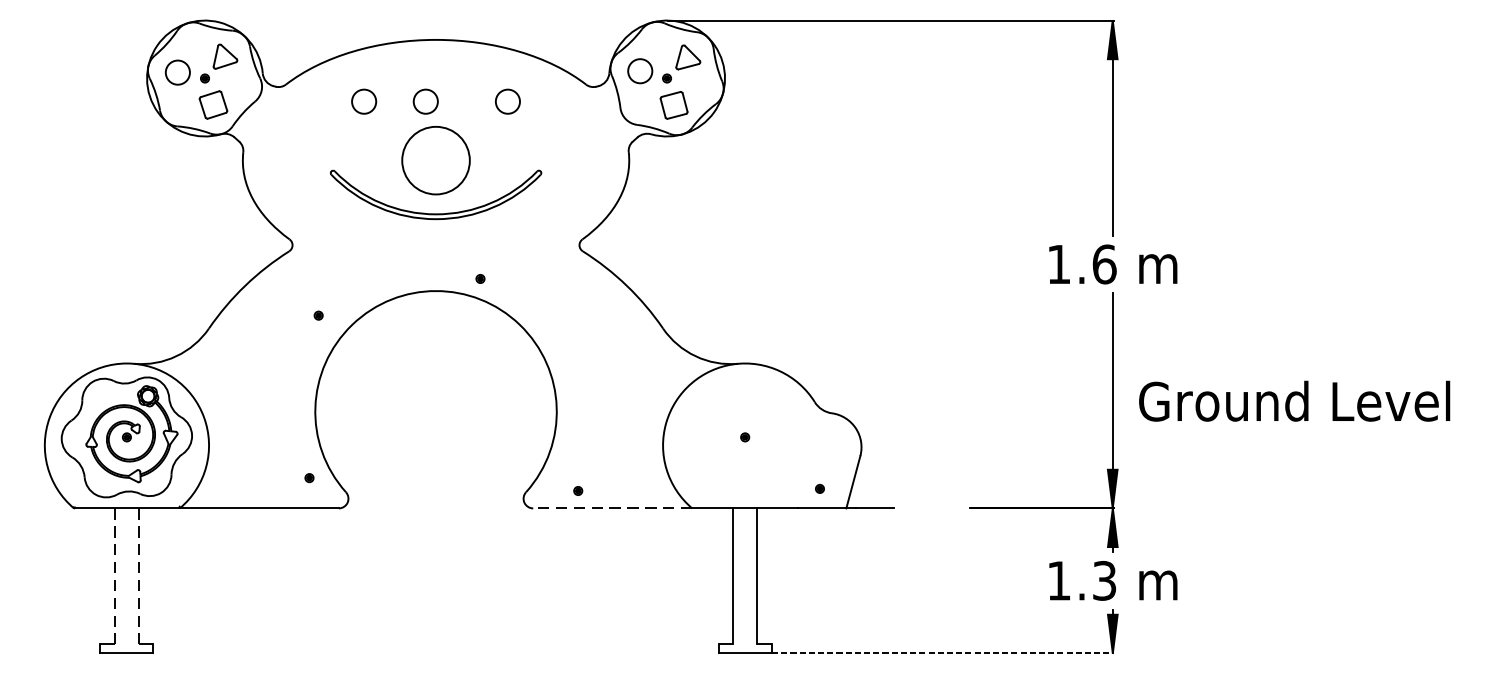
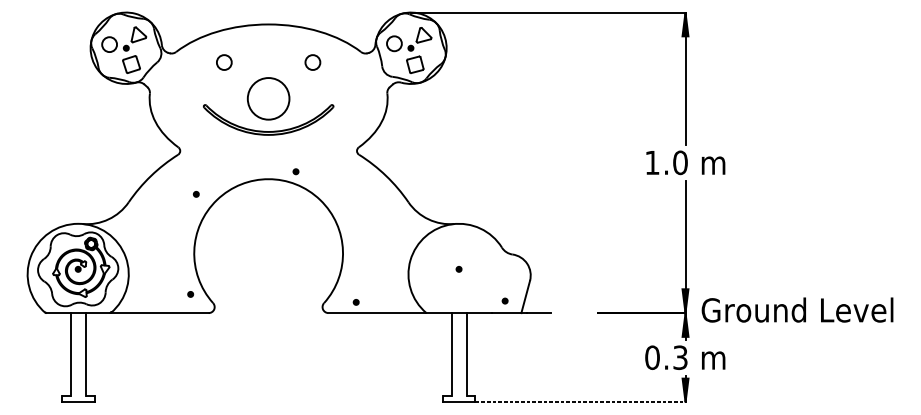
circle: (426, 101) -> (262, 62), removed
text: (1104, 263) -> (680, 162), 1.6 -> 1.0
text: (1294, 400) -> (797, 309), moved
line: (612, 509) -> (377, 313), dashed -> solid
line: (114, 575) -> (70, 354), dashed -> solid
line: (138, 575) -> (85, 354), dashed -> solid
text: (1059, 580) -> (652, 357), 1.3 -> 0.3

